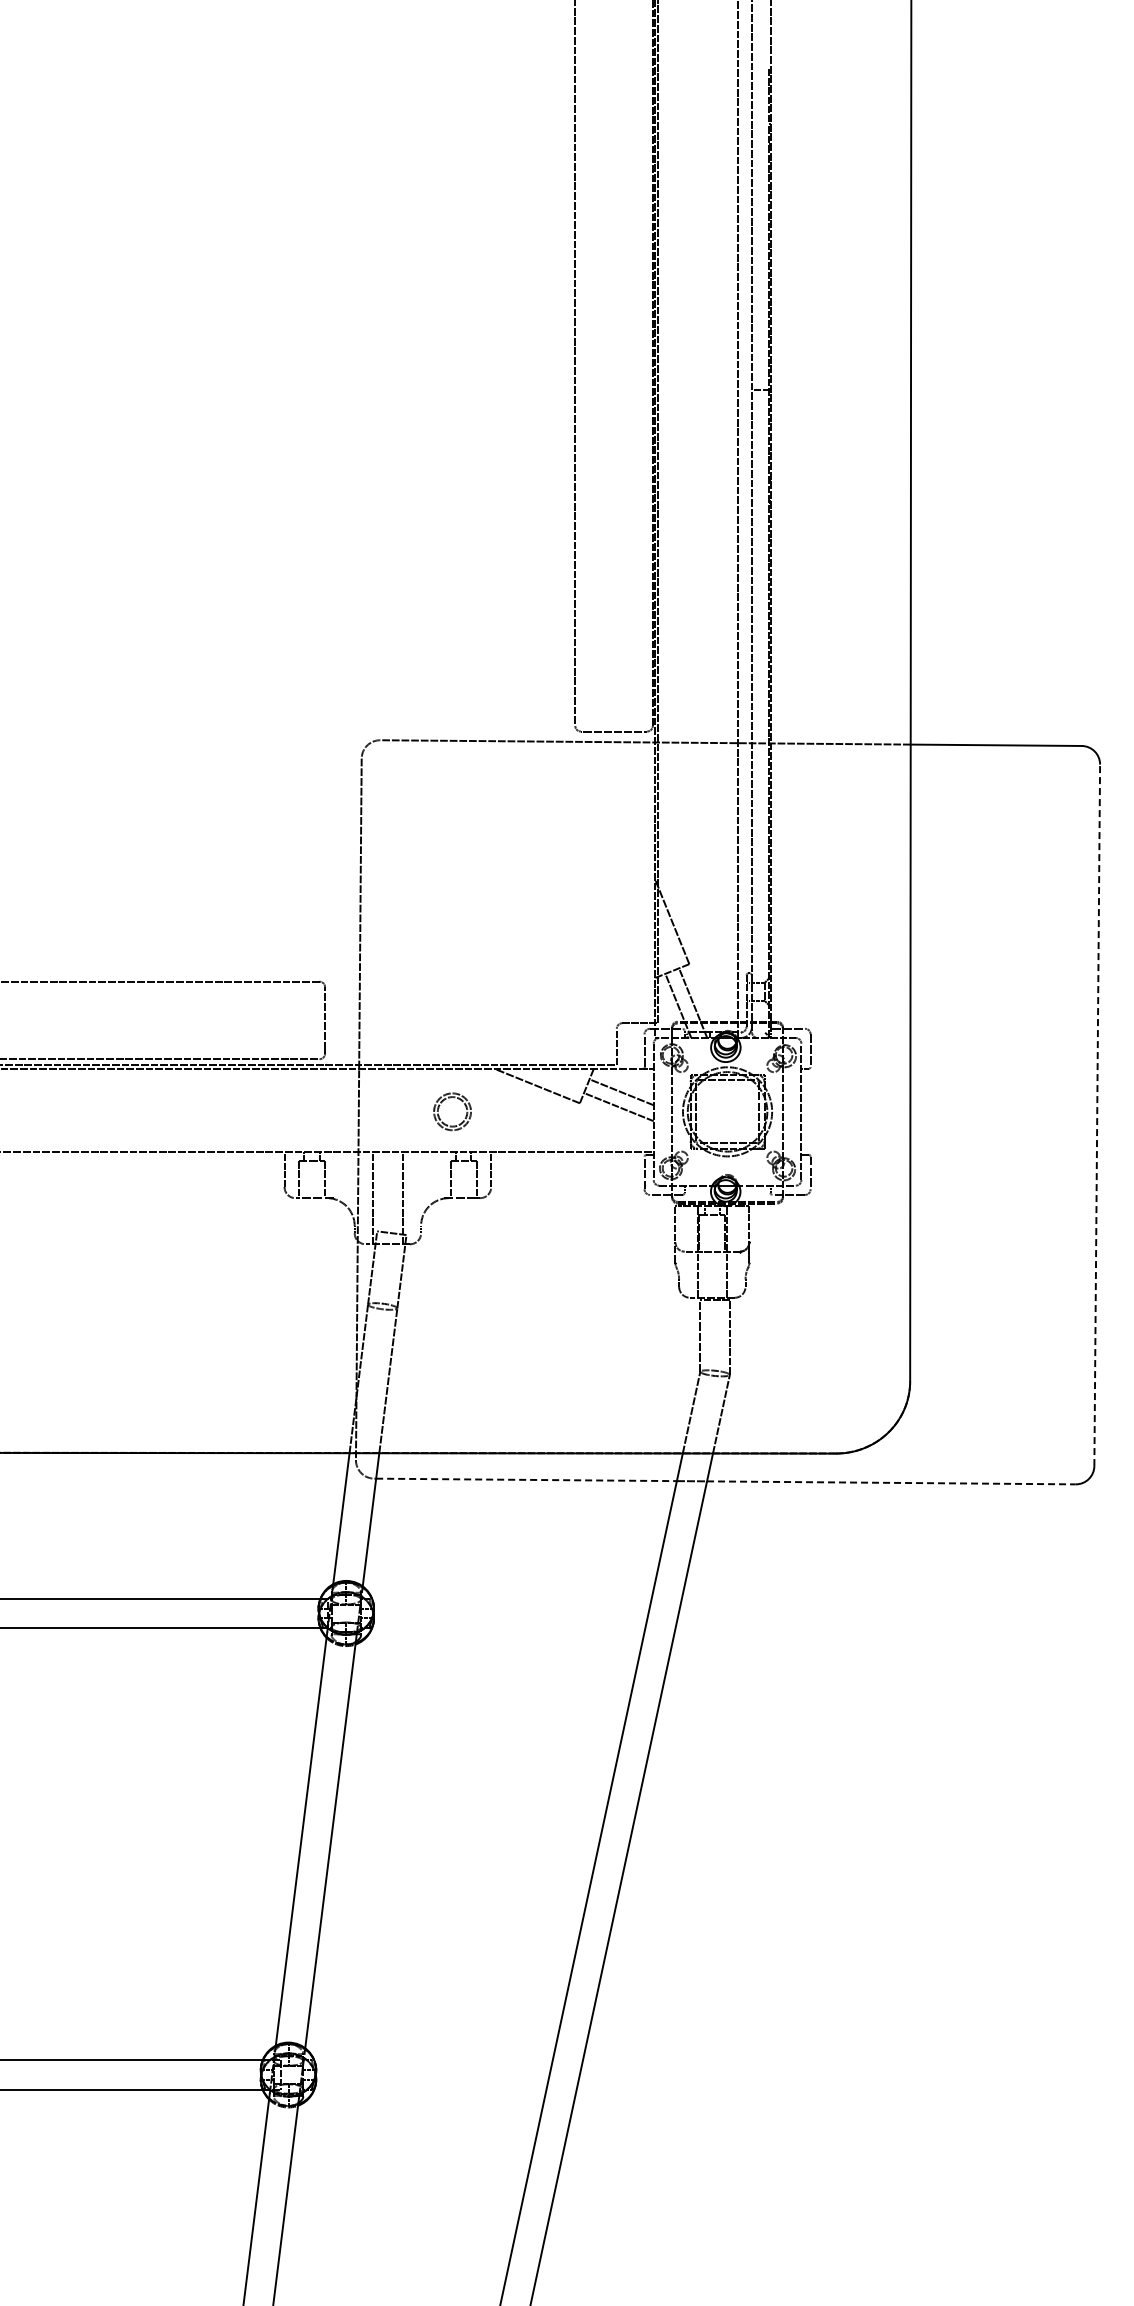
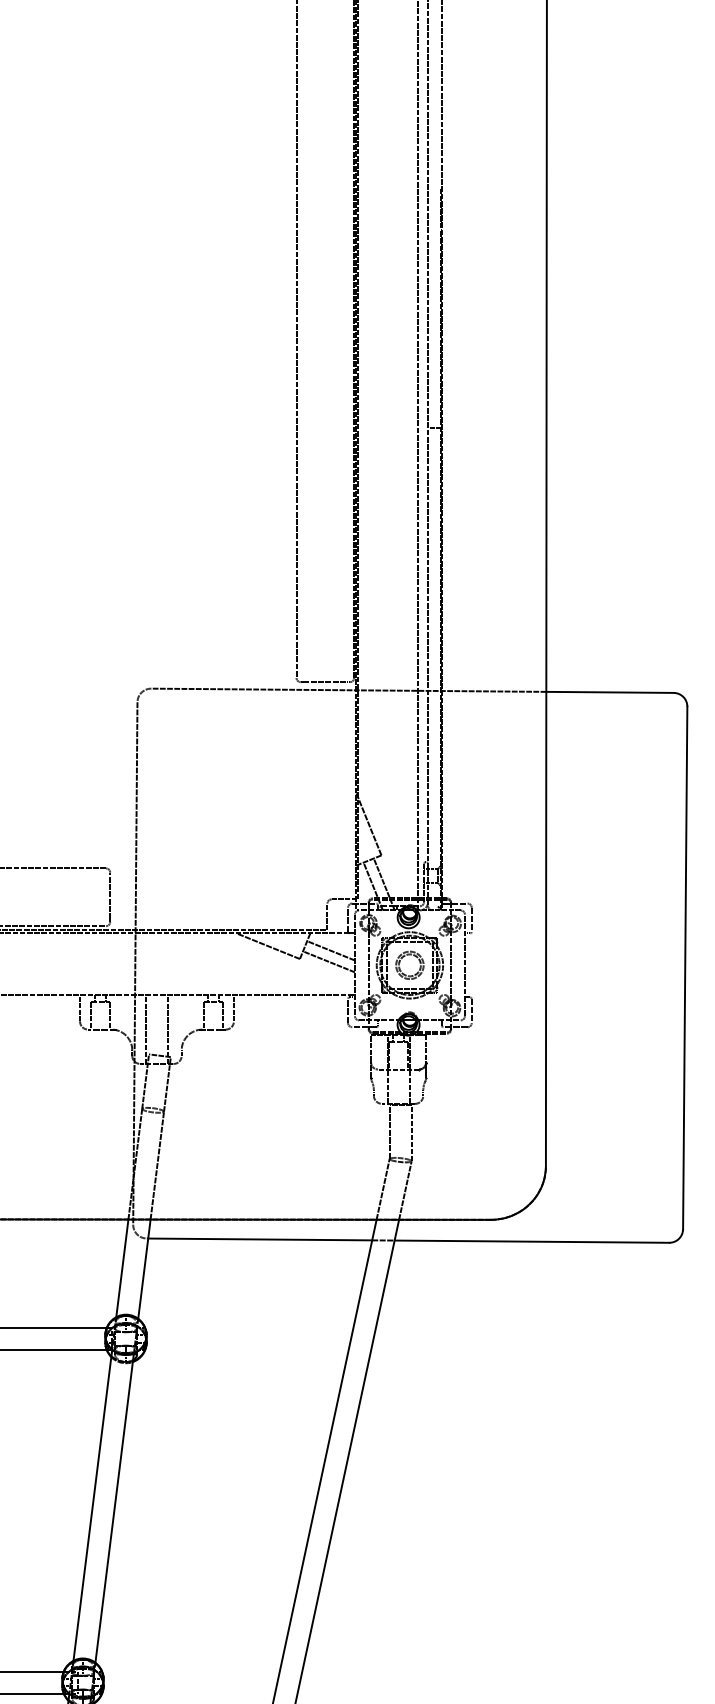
part: (450, 1098) -> (408, 955), moved
line: (1097, 1115) -> (685, 968), dashed -> solid
line: (527, 1479) -> (260, 1239), dashed -> solid
line: (891, 1482) -> (532, 1241), dashed -> solid

